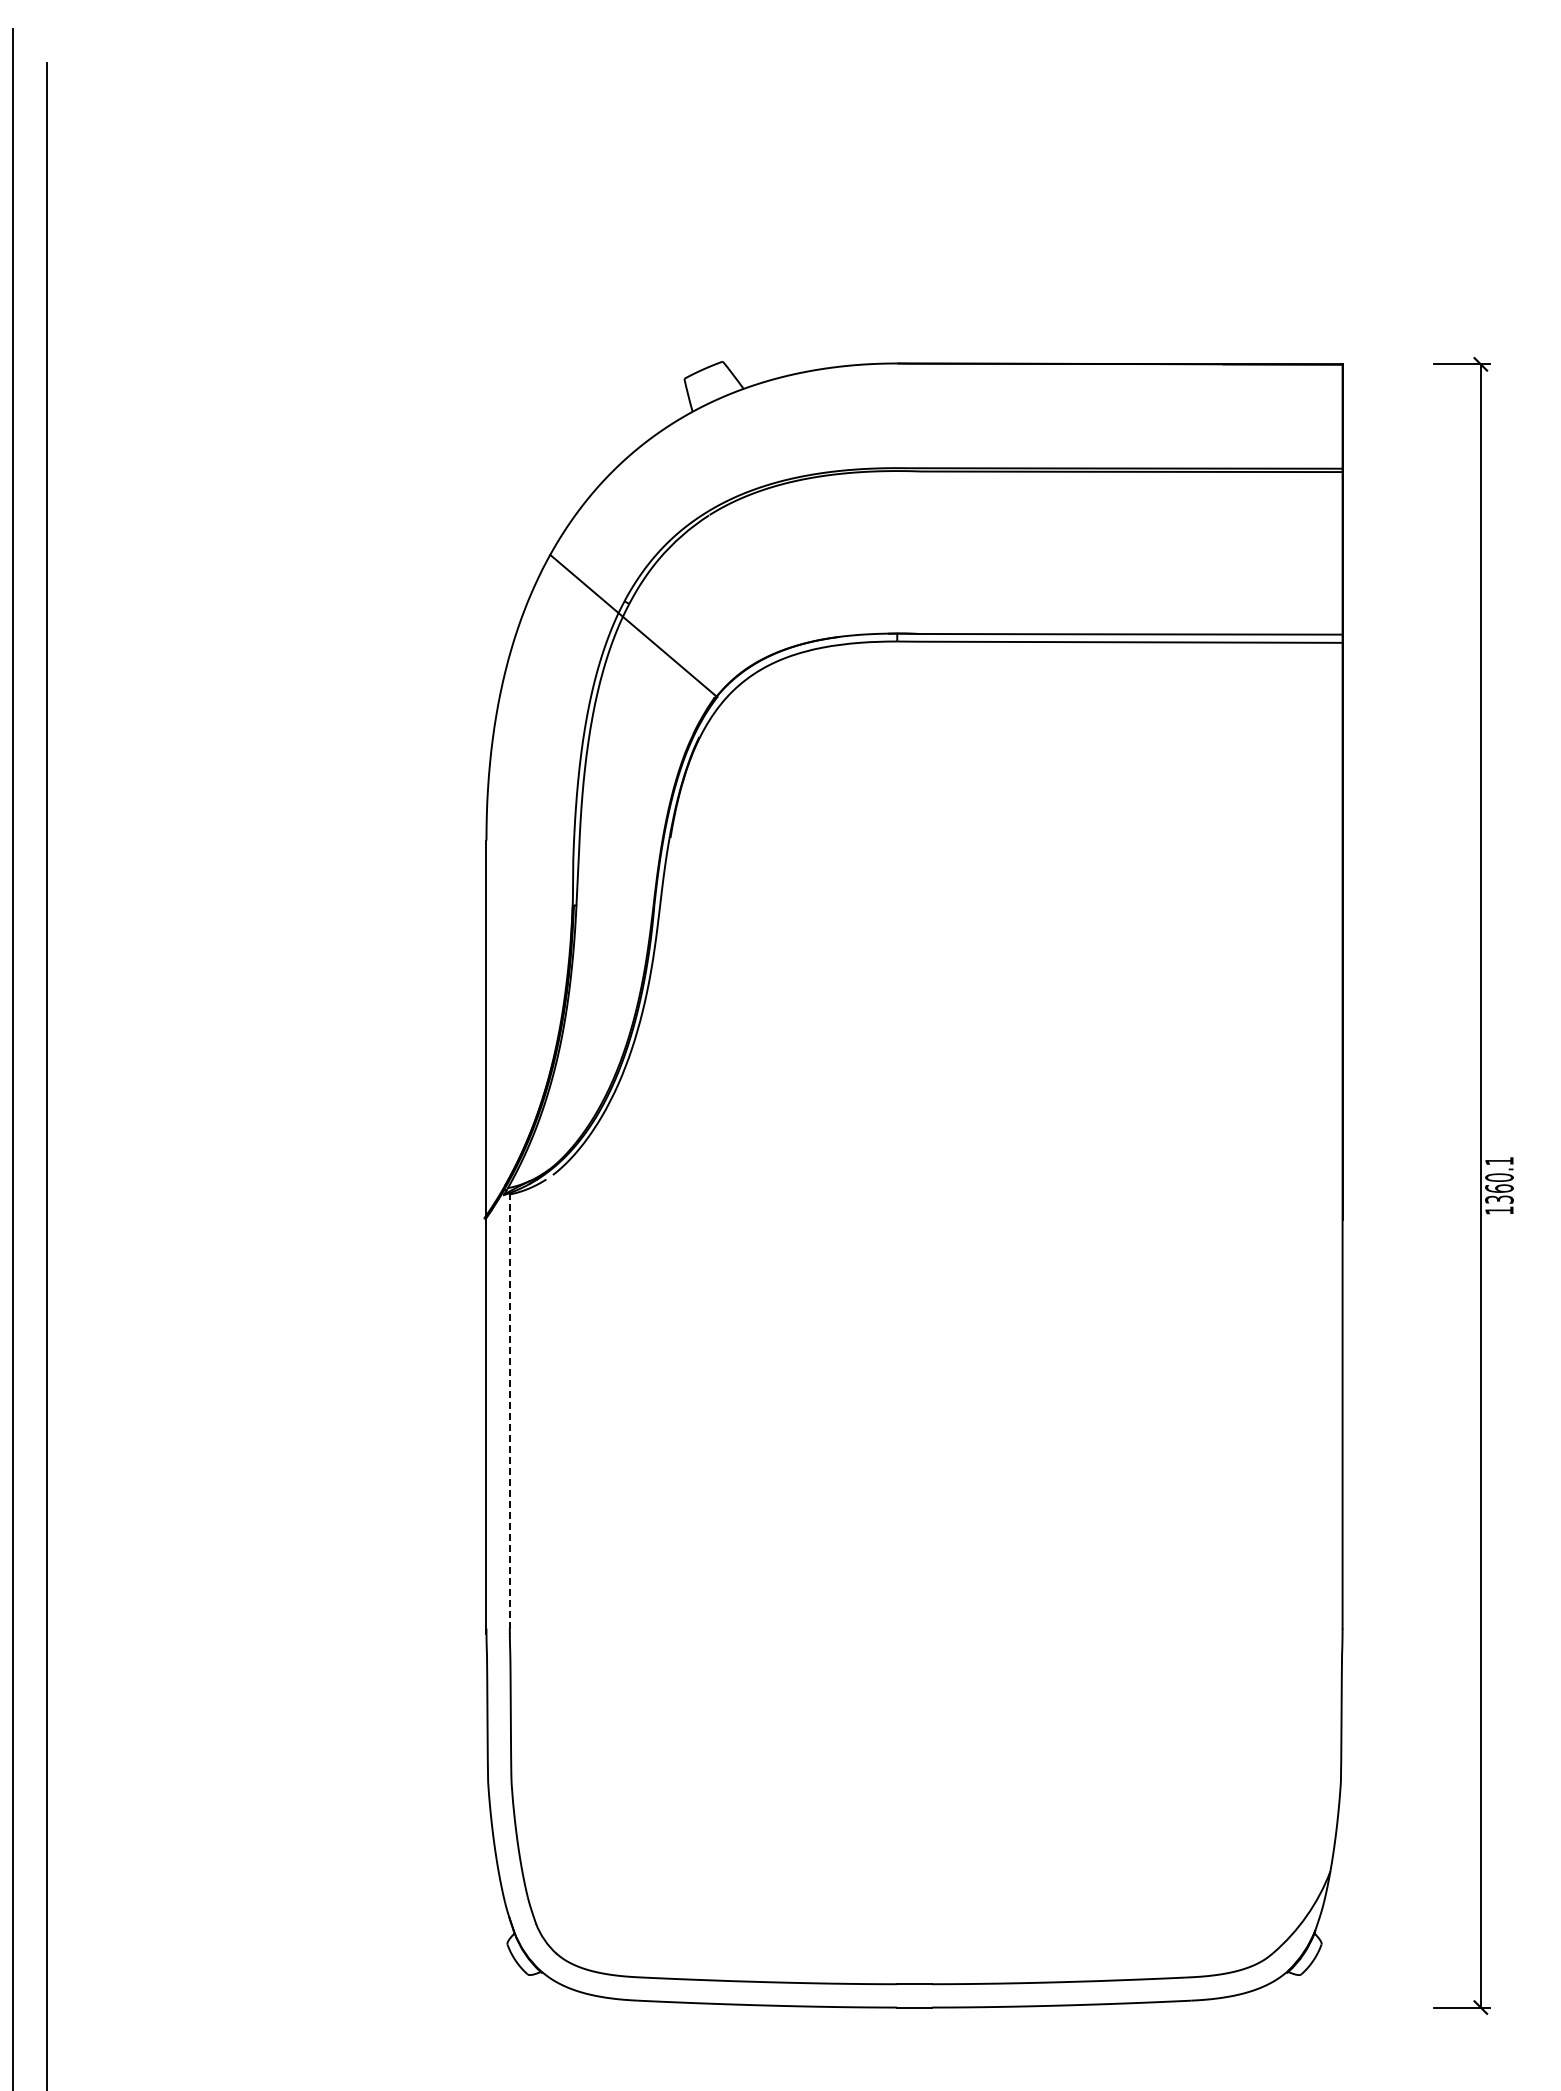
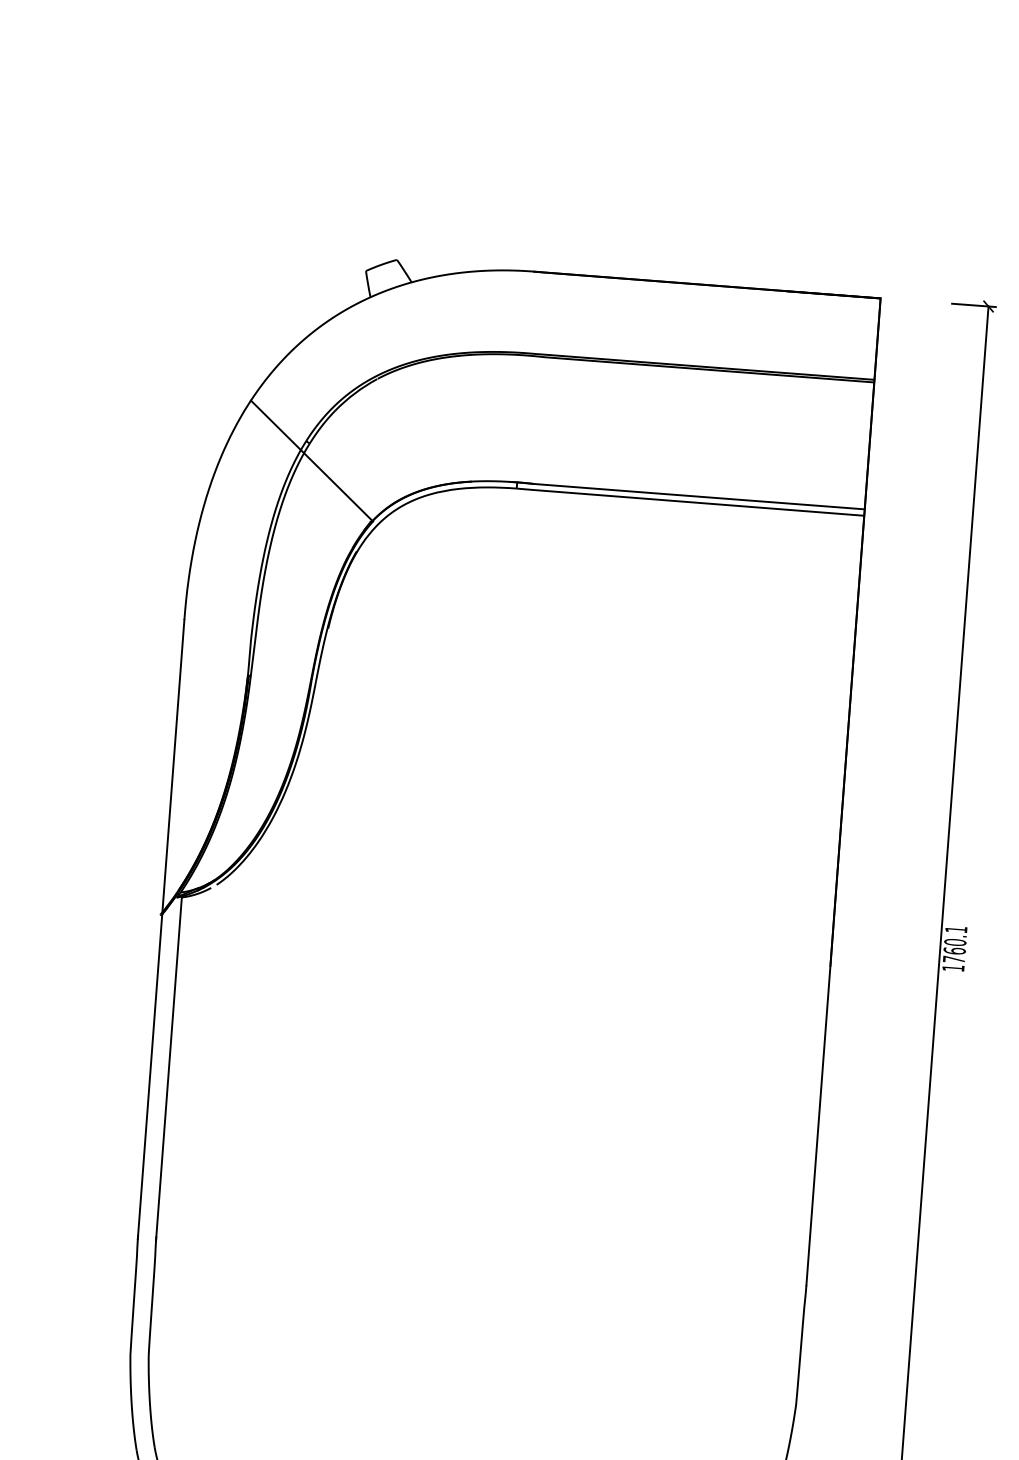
text: (1499, 1199) -> (954, 959), 1360.1 -> 1760.1
line: (509, 1413) -> (168, 1068), dashed -> solid

